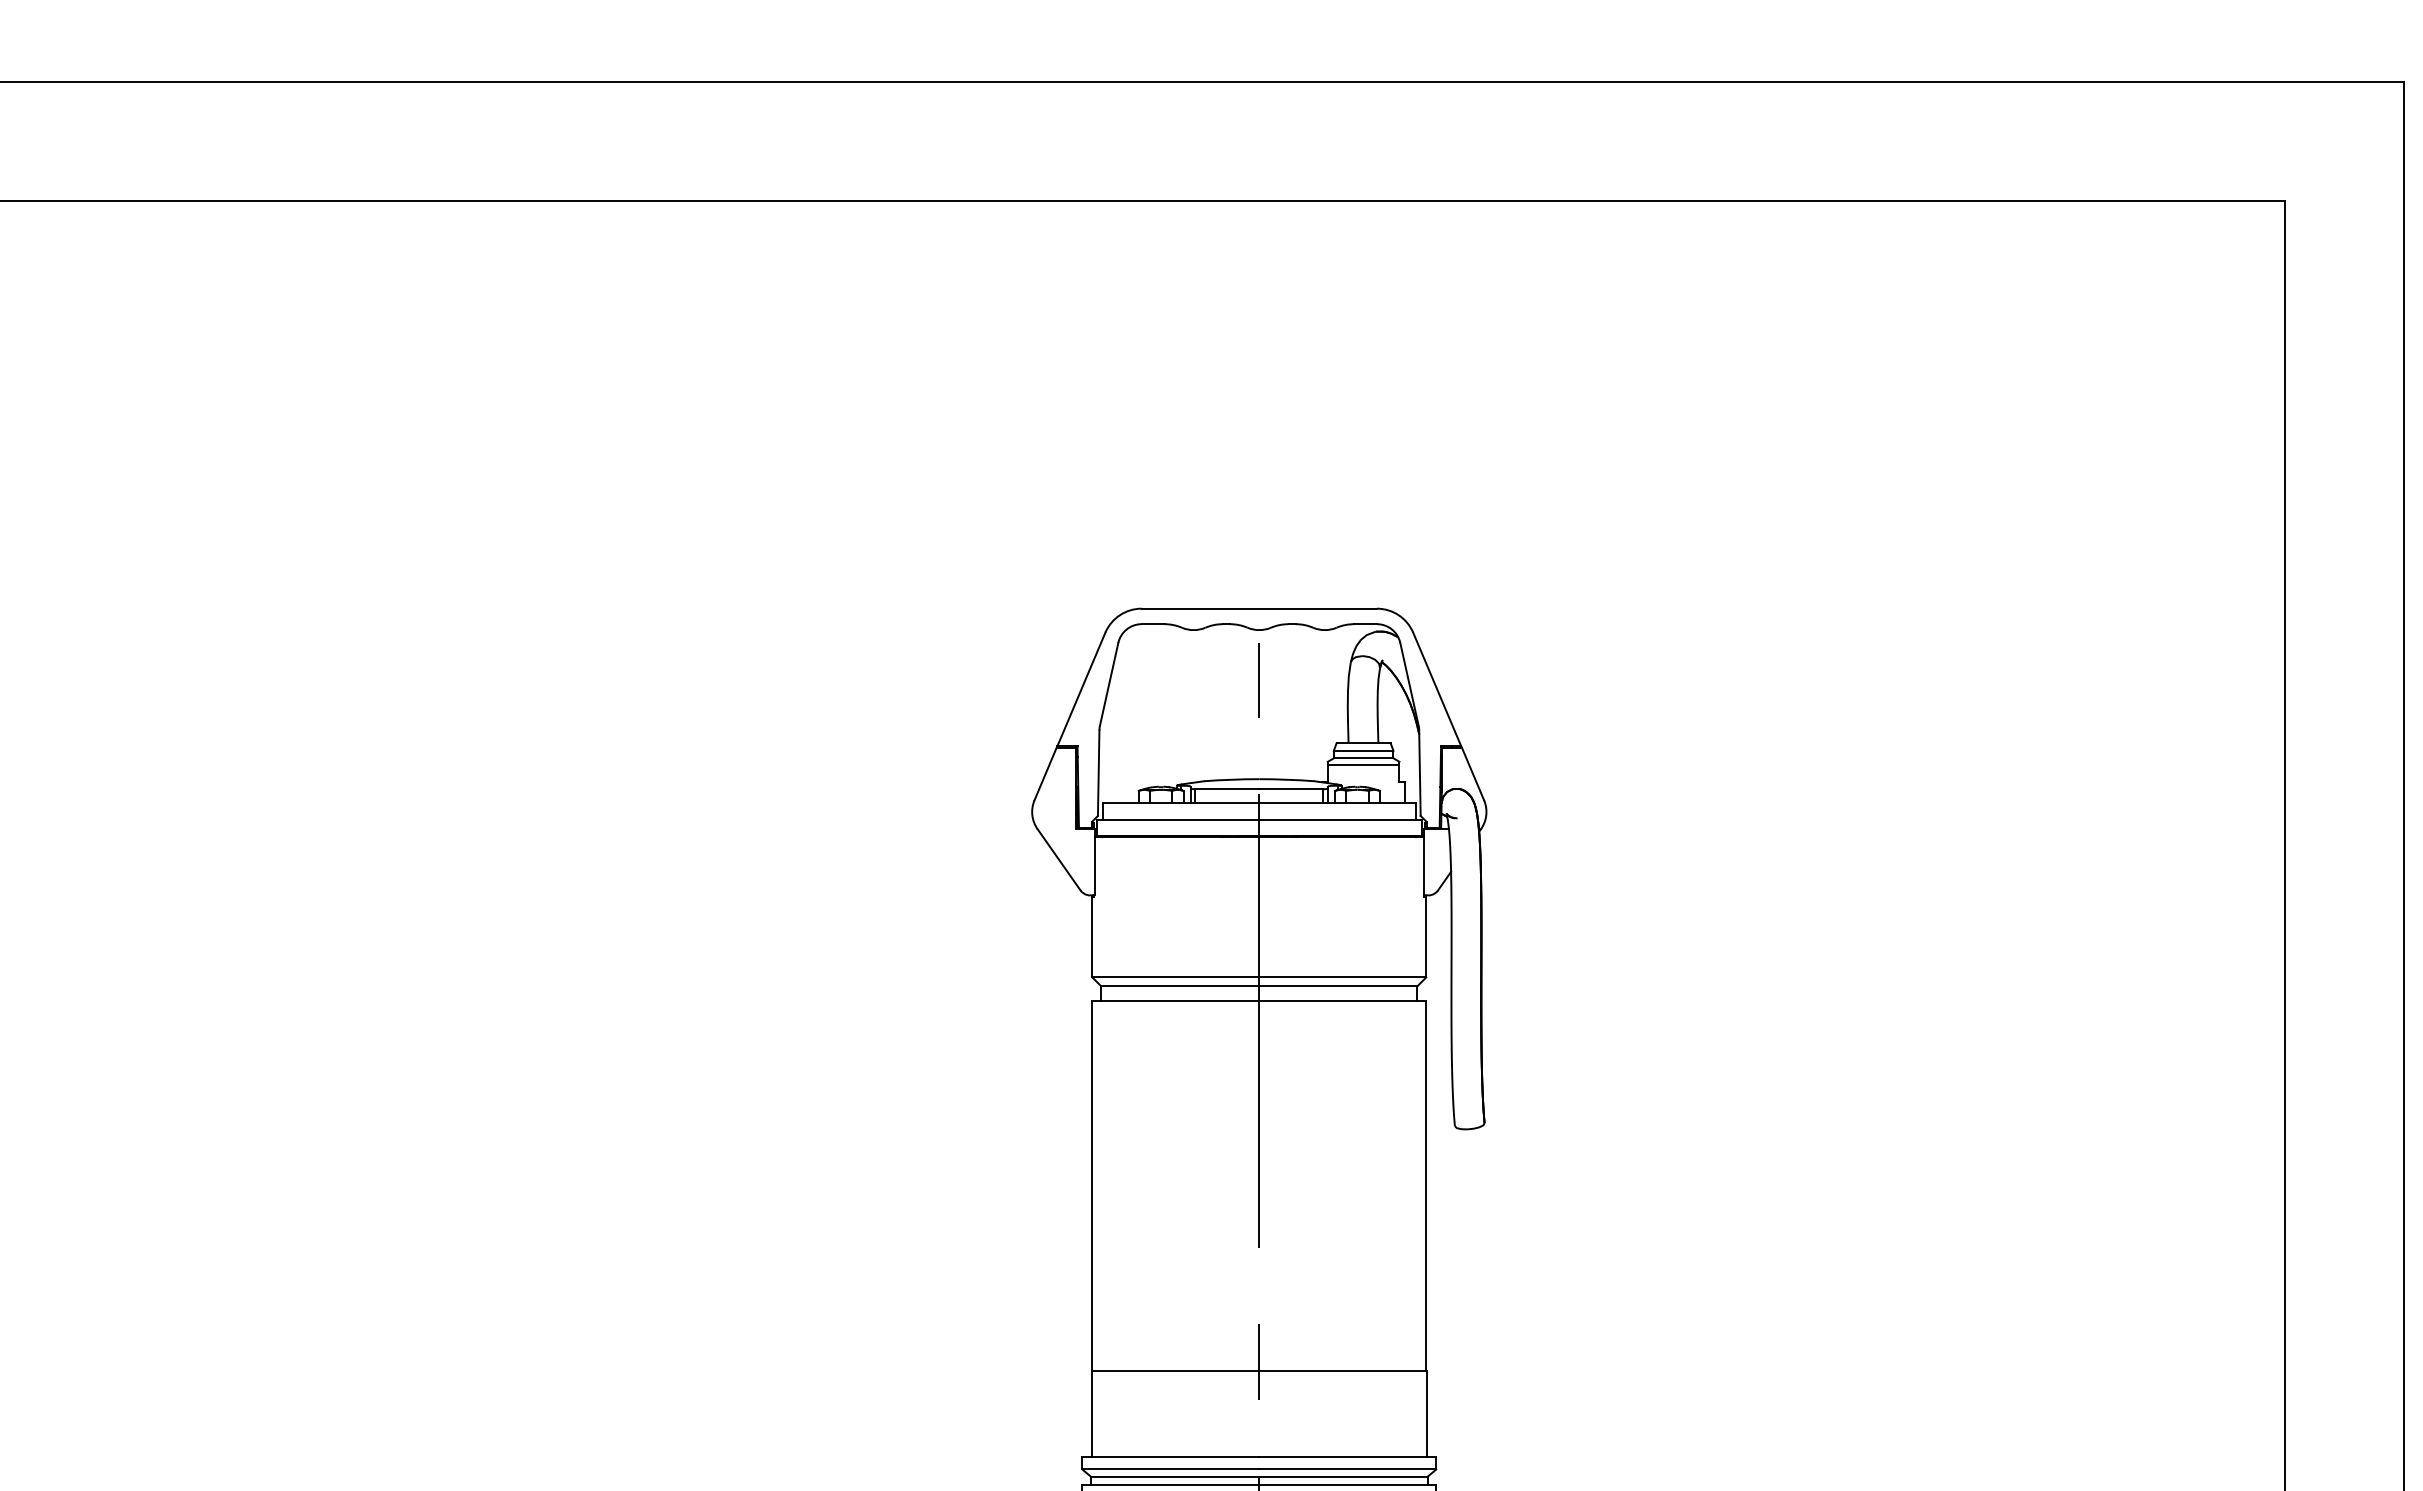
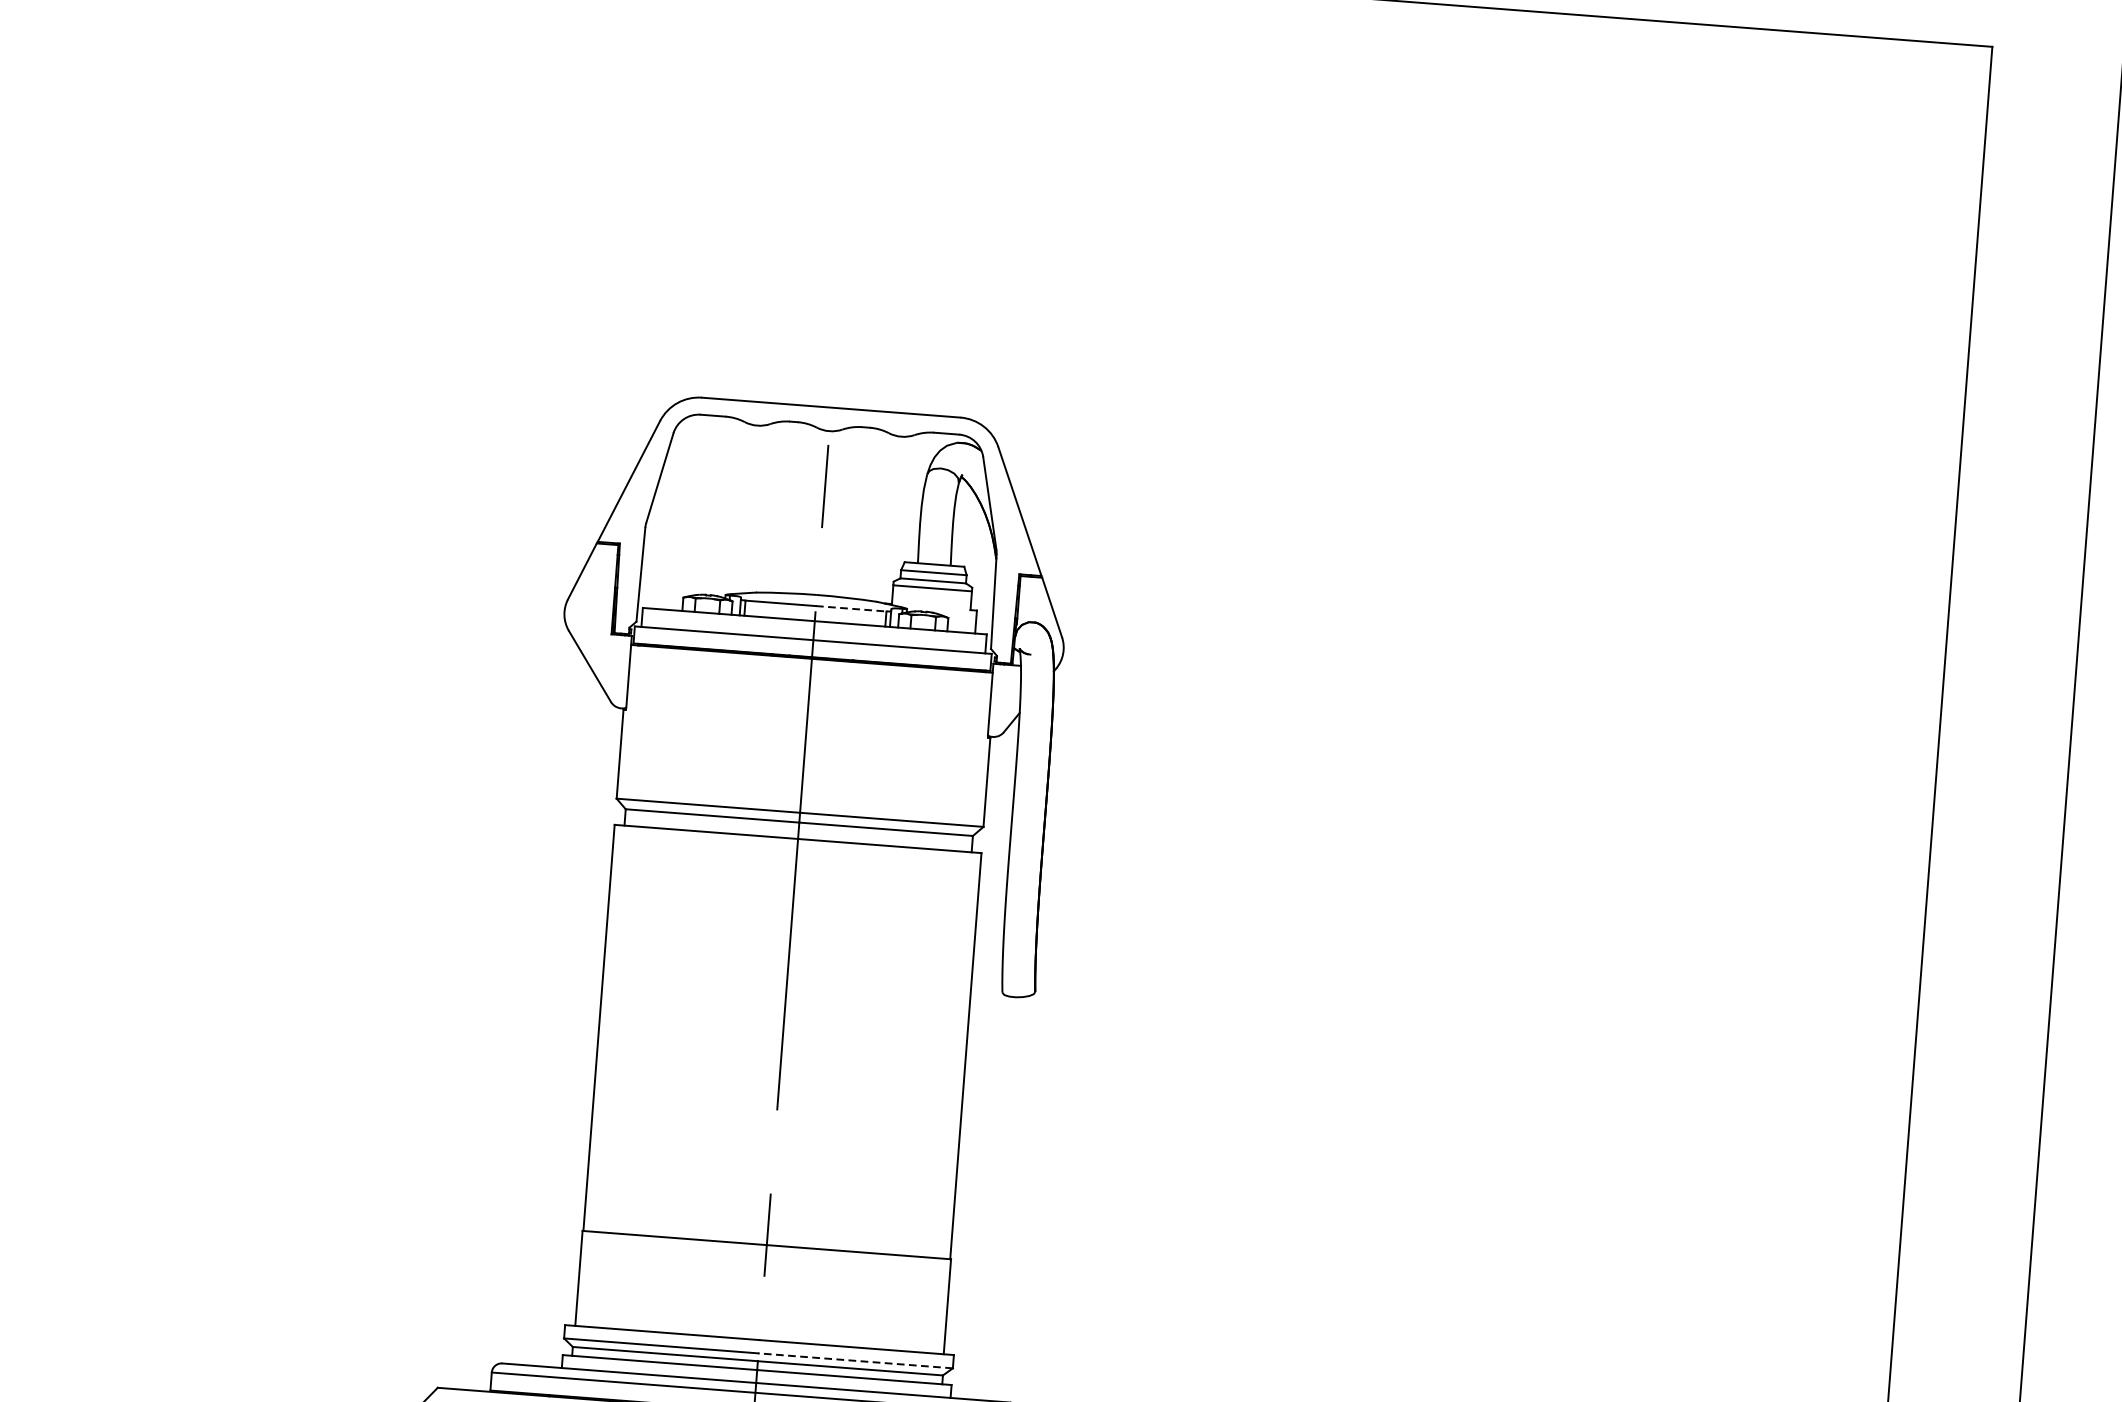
line: (1291, 789) -> (851, 609), solid -> dashed
line: (1347, 1469) -> (855, 1360), solid -> dashed

